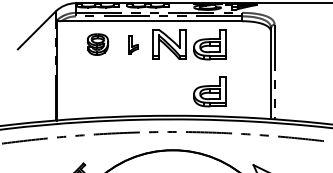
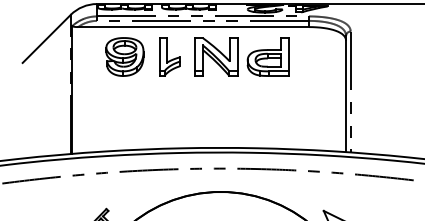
part: (97, 44) -> (124, 56), size x1.43
part: (132, 44) -> (169, 56), size x1.67
part: (209, 91) -> (267, 116), removed

